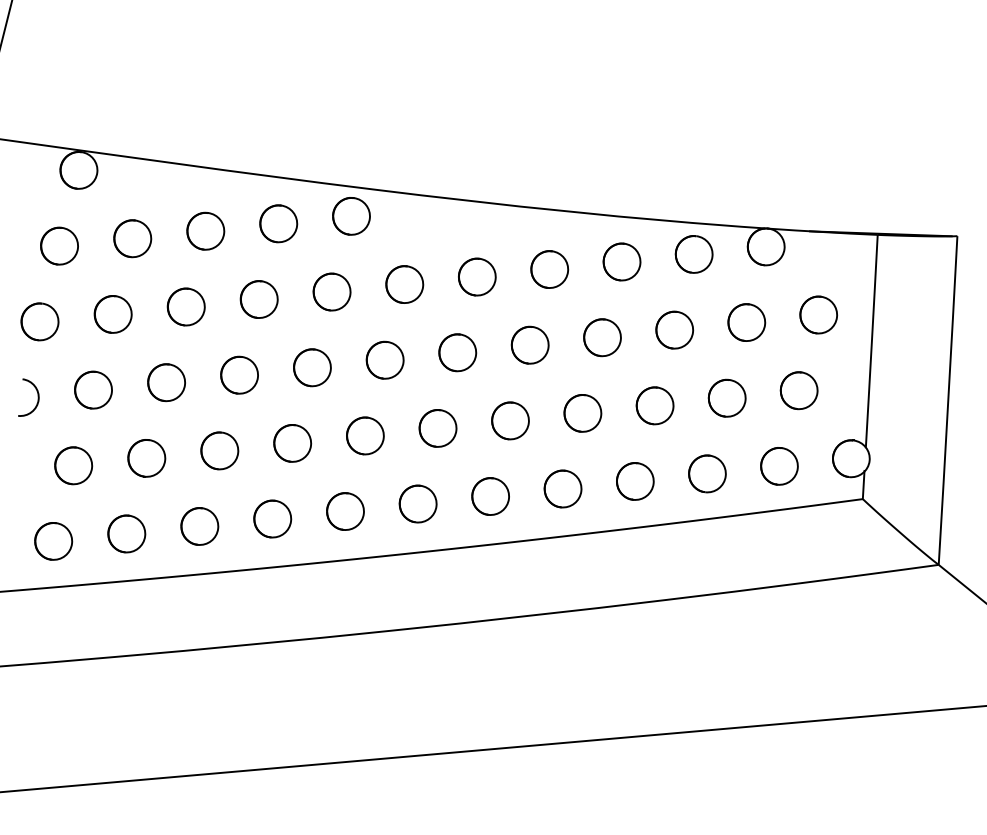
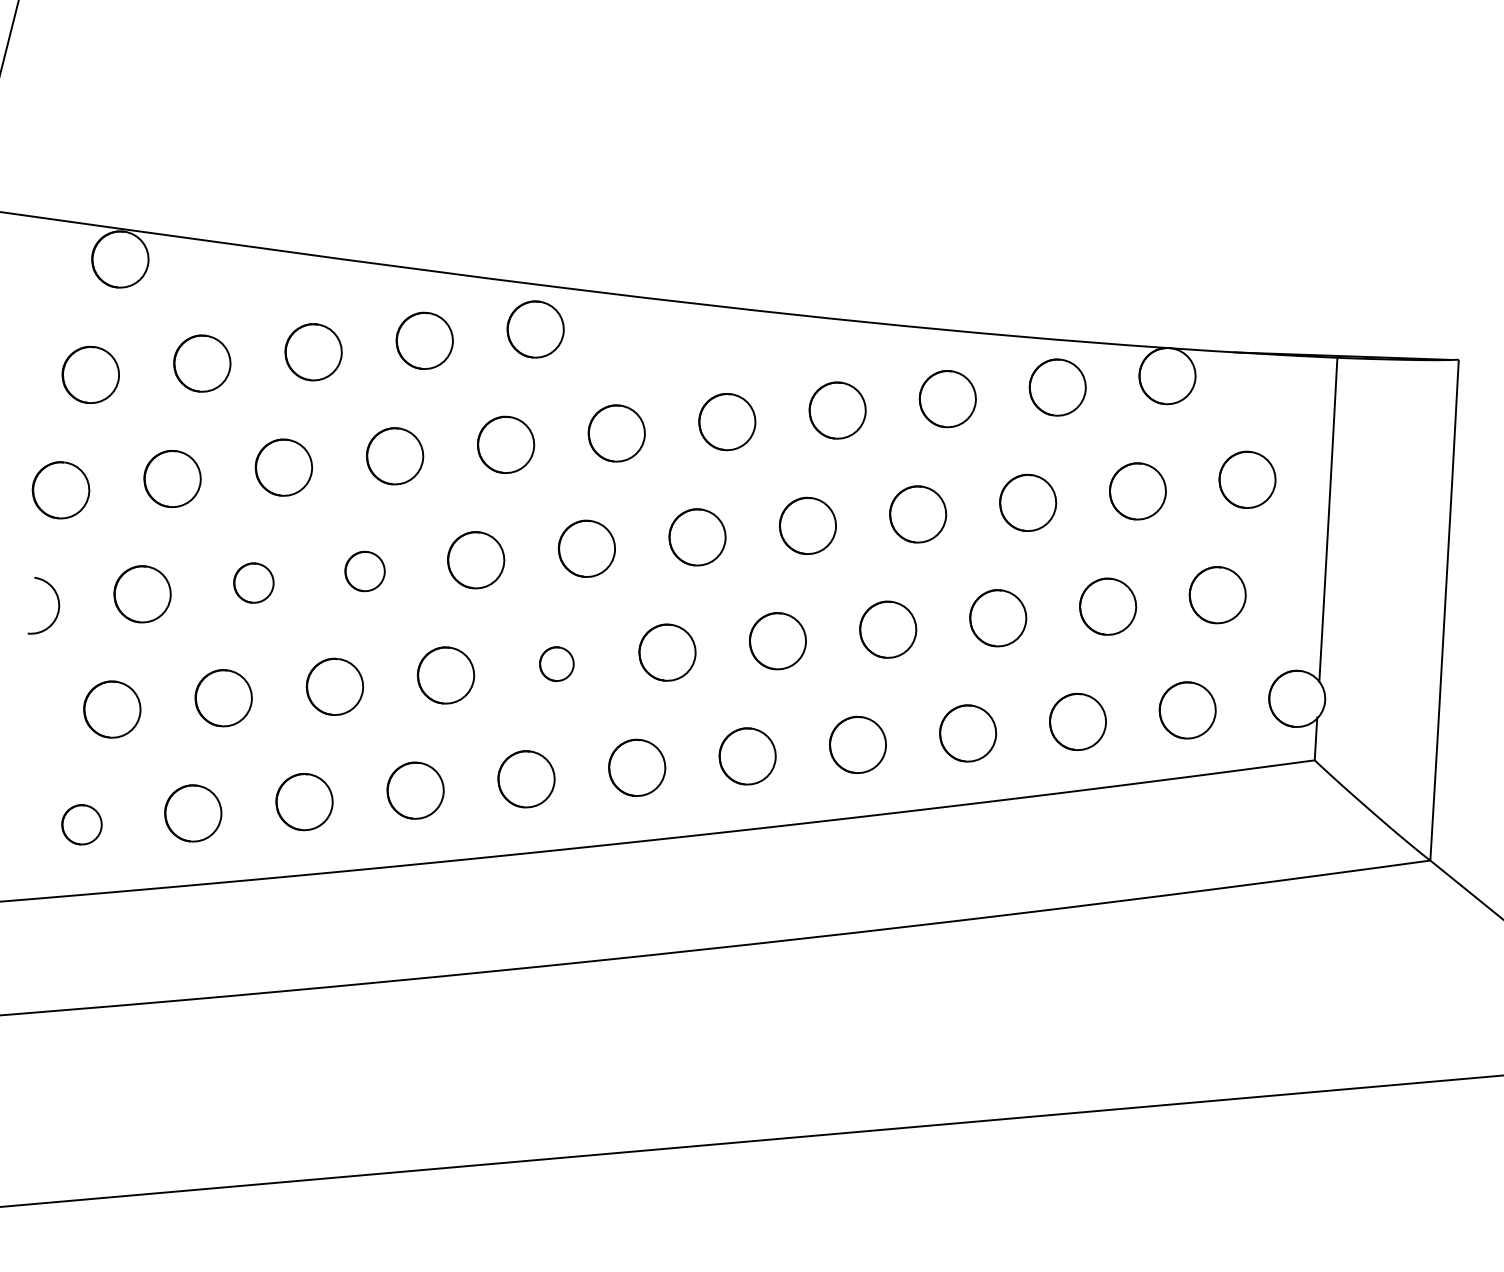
part: (239, 374) -> (365, 570), size x0.7
part: (166, 382) -> (253, 582), size x0.7
part: (365, 435) -> (556, 663), size x0.6
part: (53, 541) -> (81, 824), size x0.7

